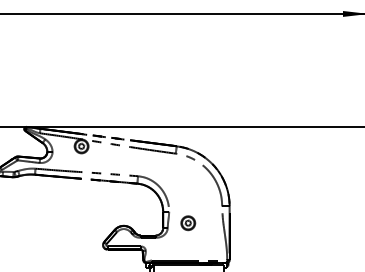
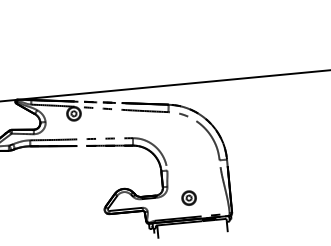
part: (188, 223) -> (189, 198), moved

